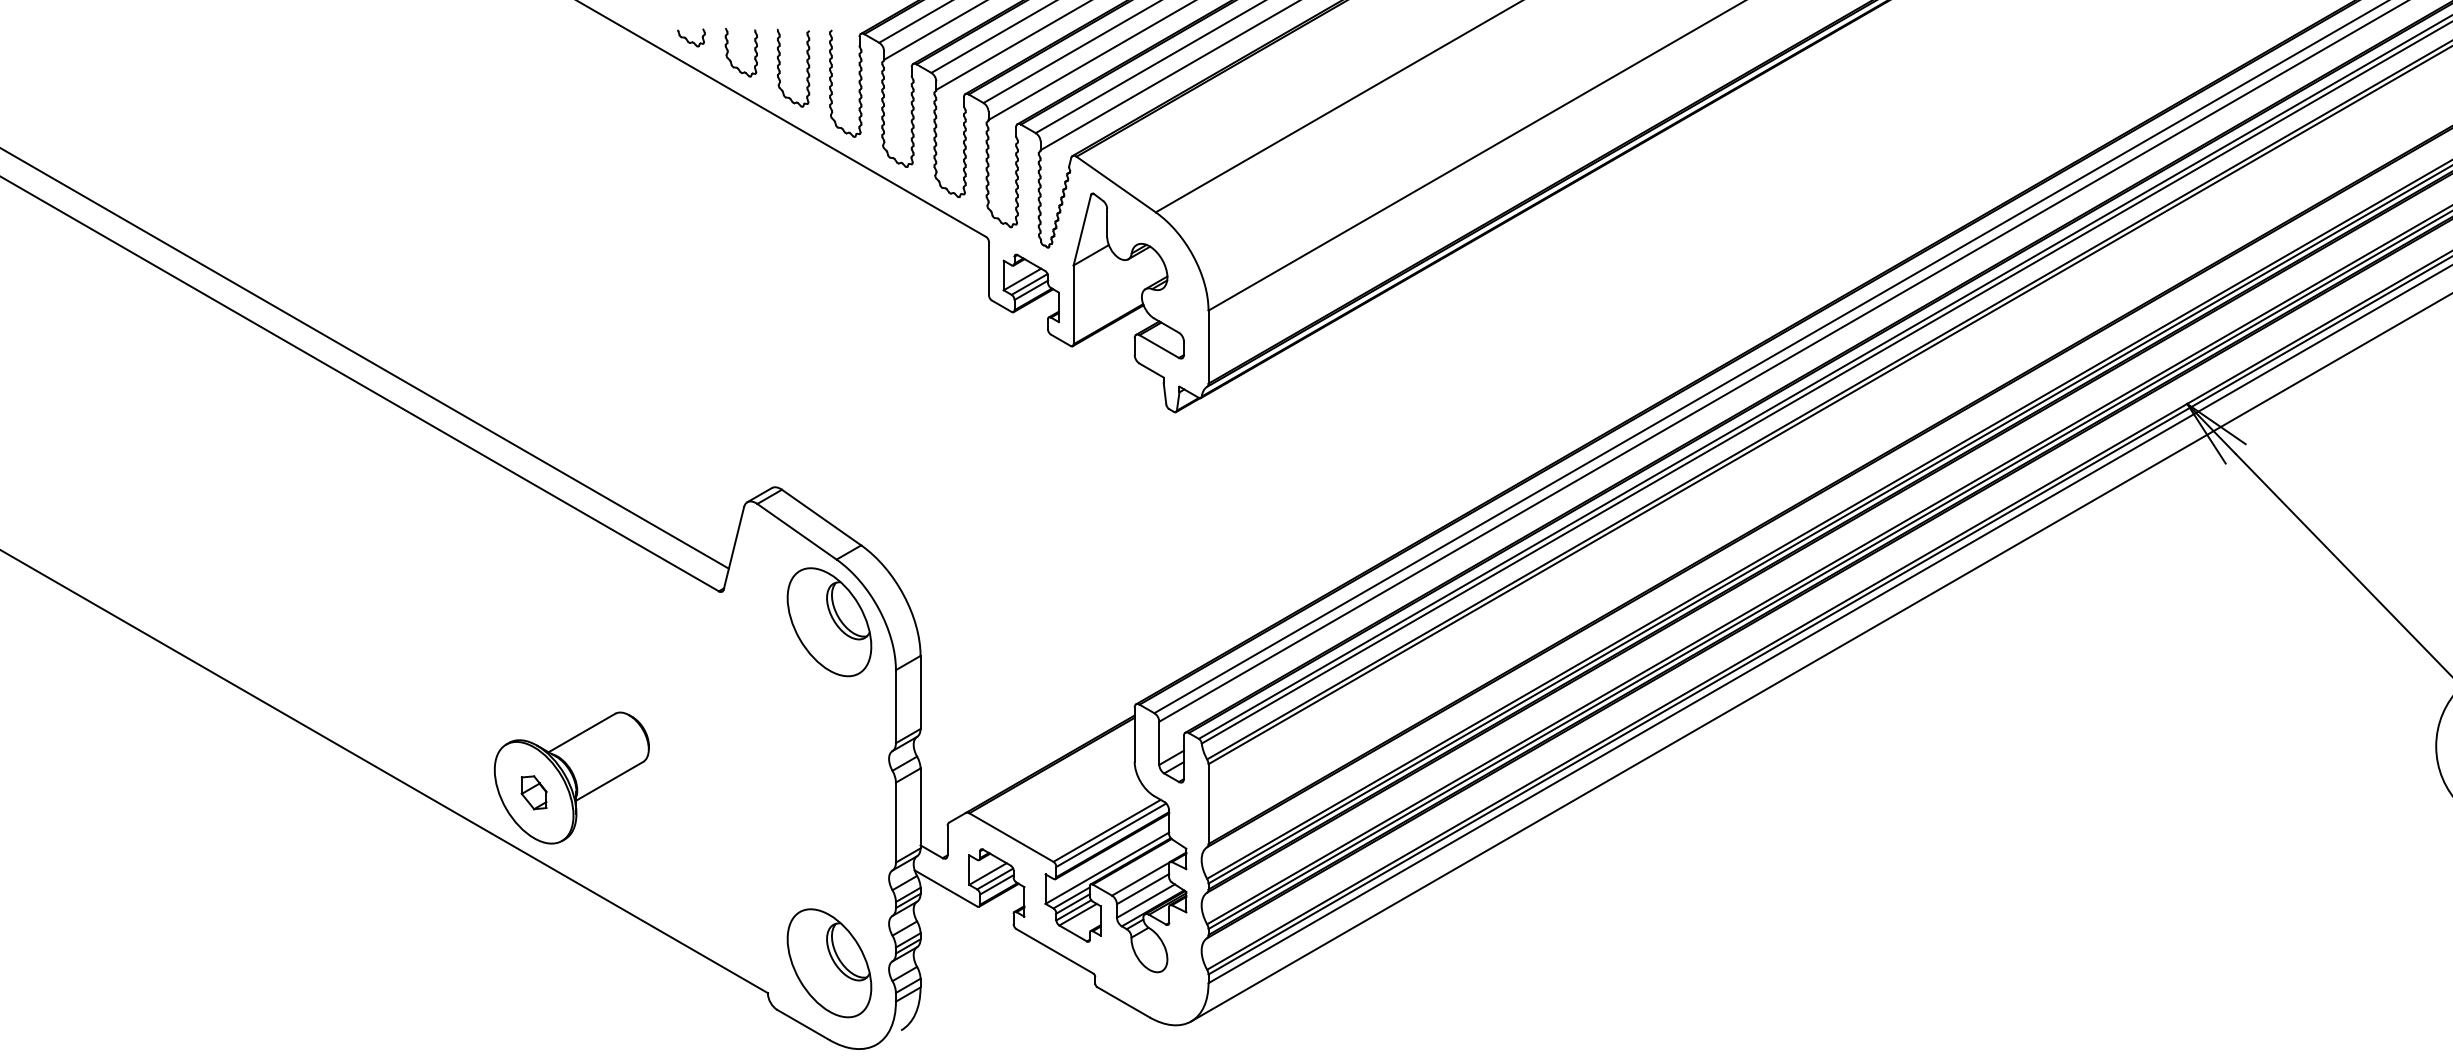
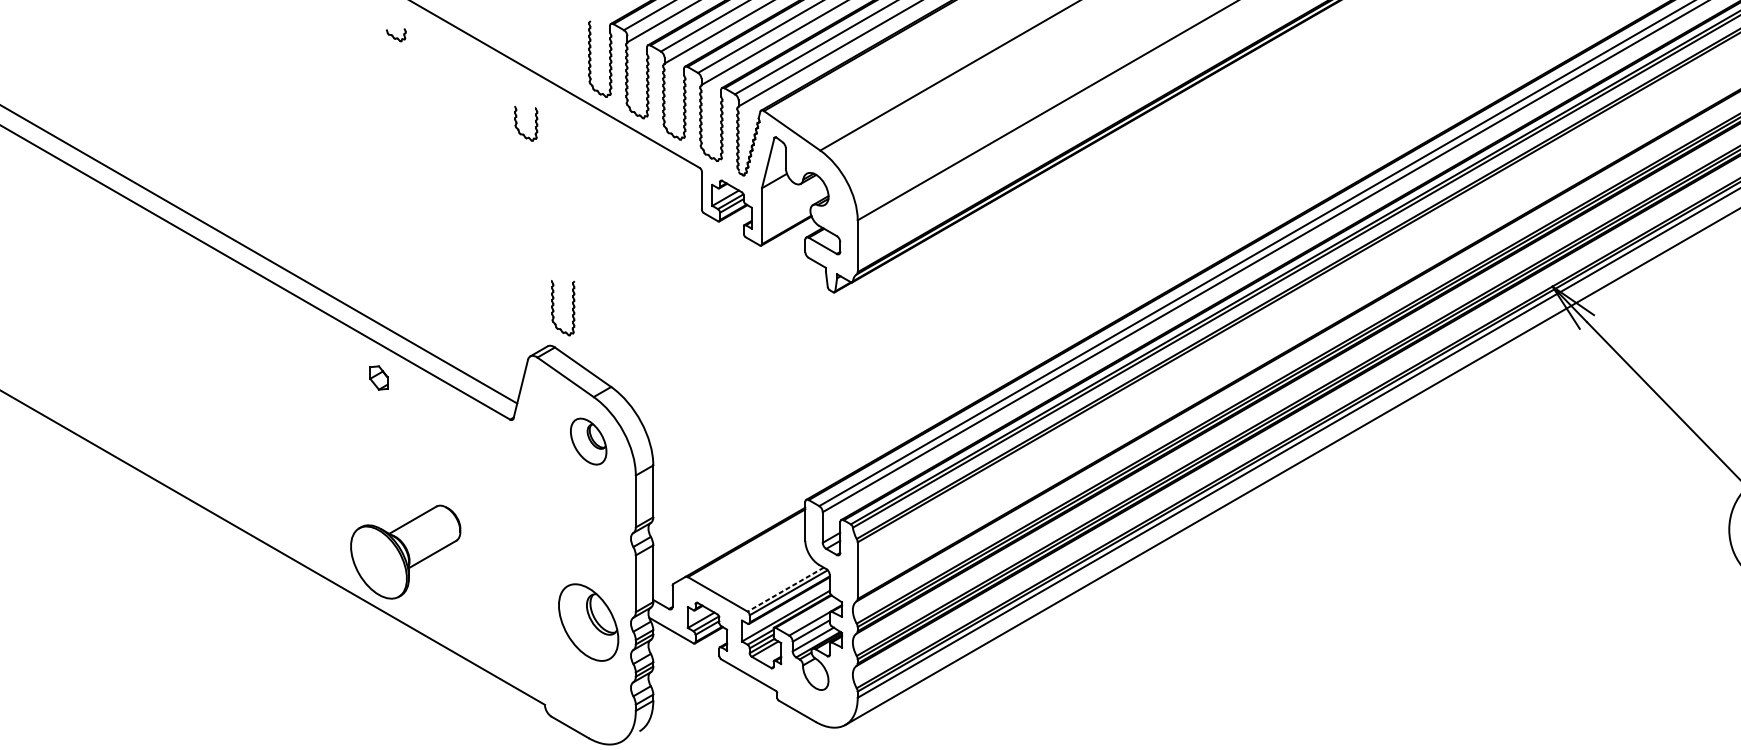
part: (691, 37) -> (396, 34), moved
part: (728, 52) -> (516, 123), moved
part: (806, 68) -> (572, 308), moved
part: (829, 622) -> (588, 441), size x0.6
part: (533, 792) -> (378, 377), moved
line: (1107, 830) -> (786, 589), solid -> dashed
part: (829, 963) -> (588, 622), moved

